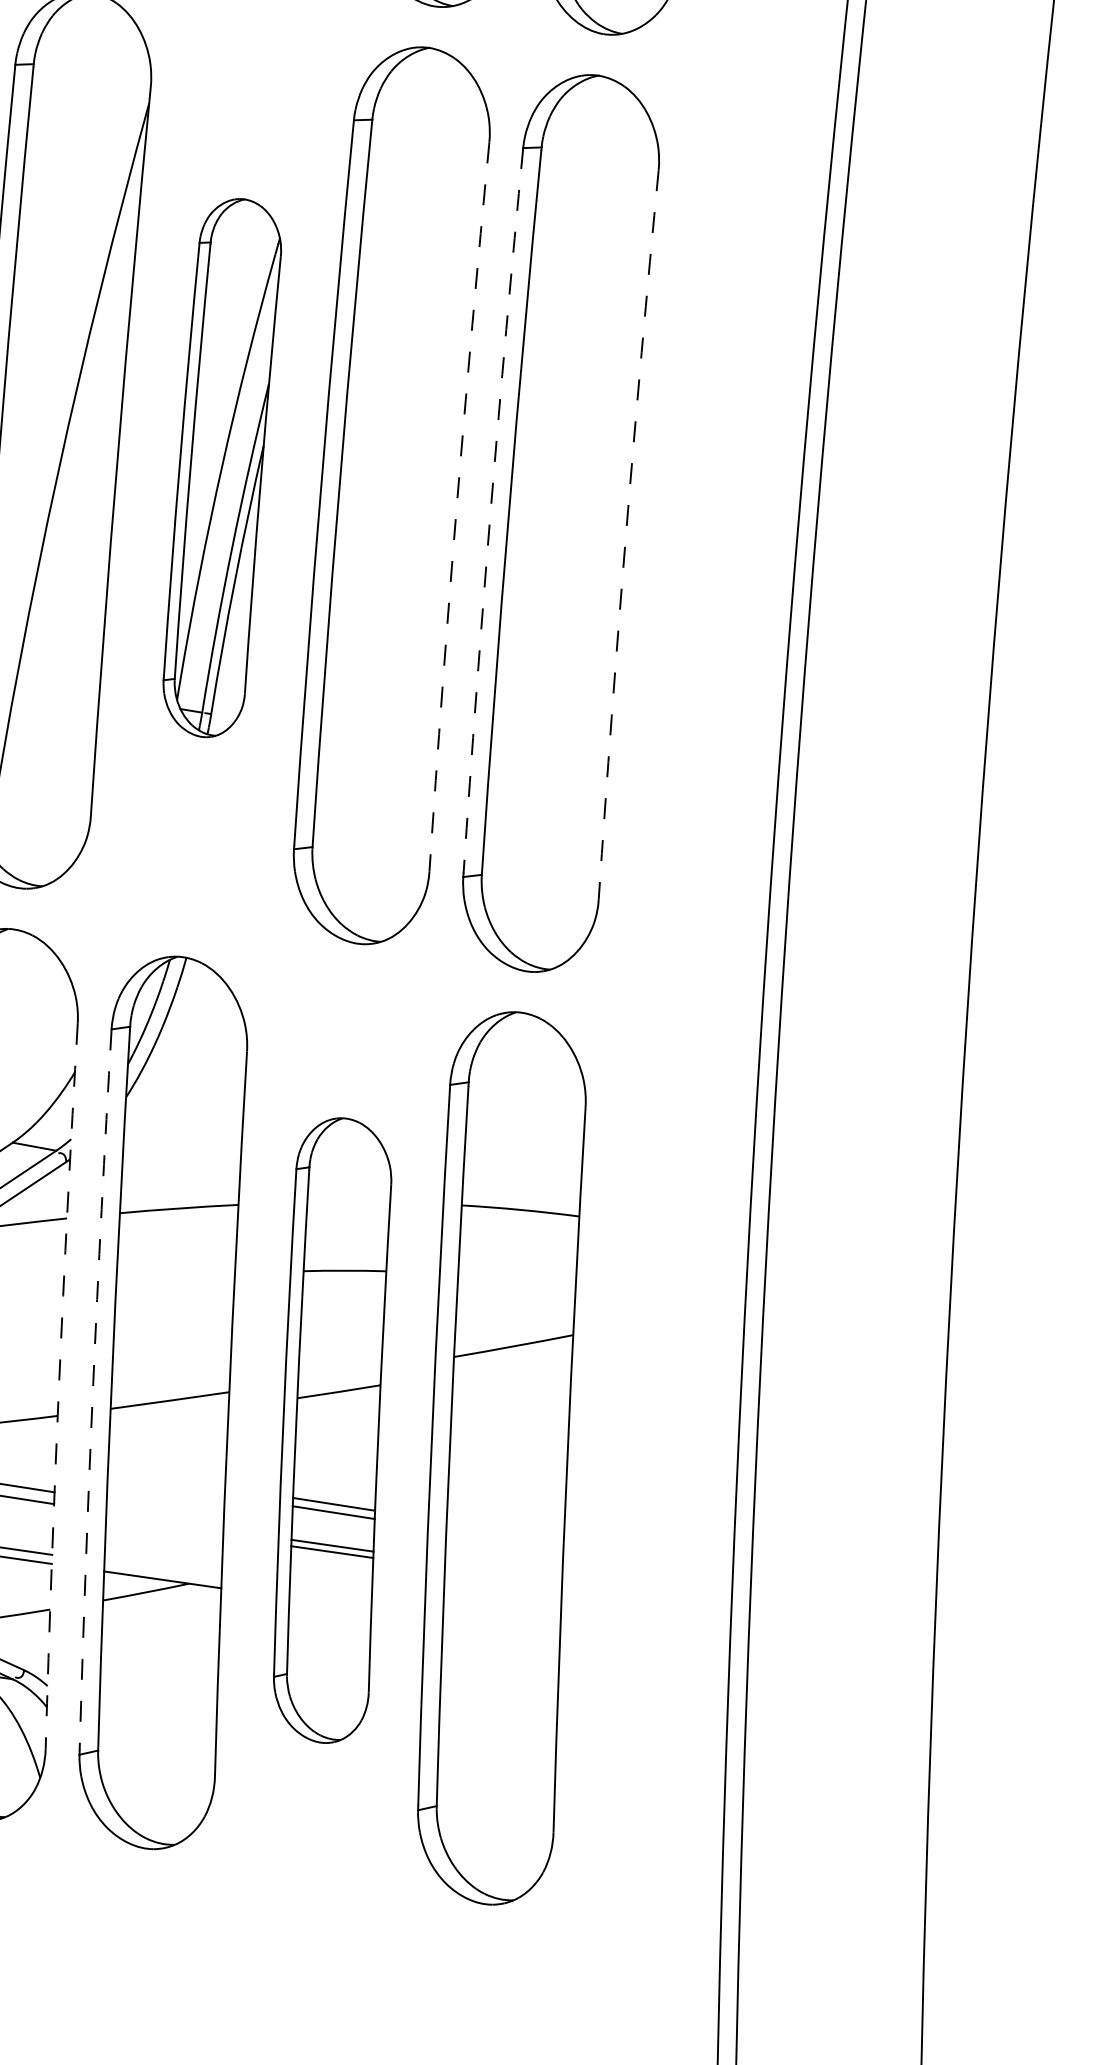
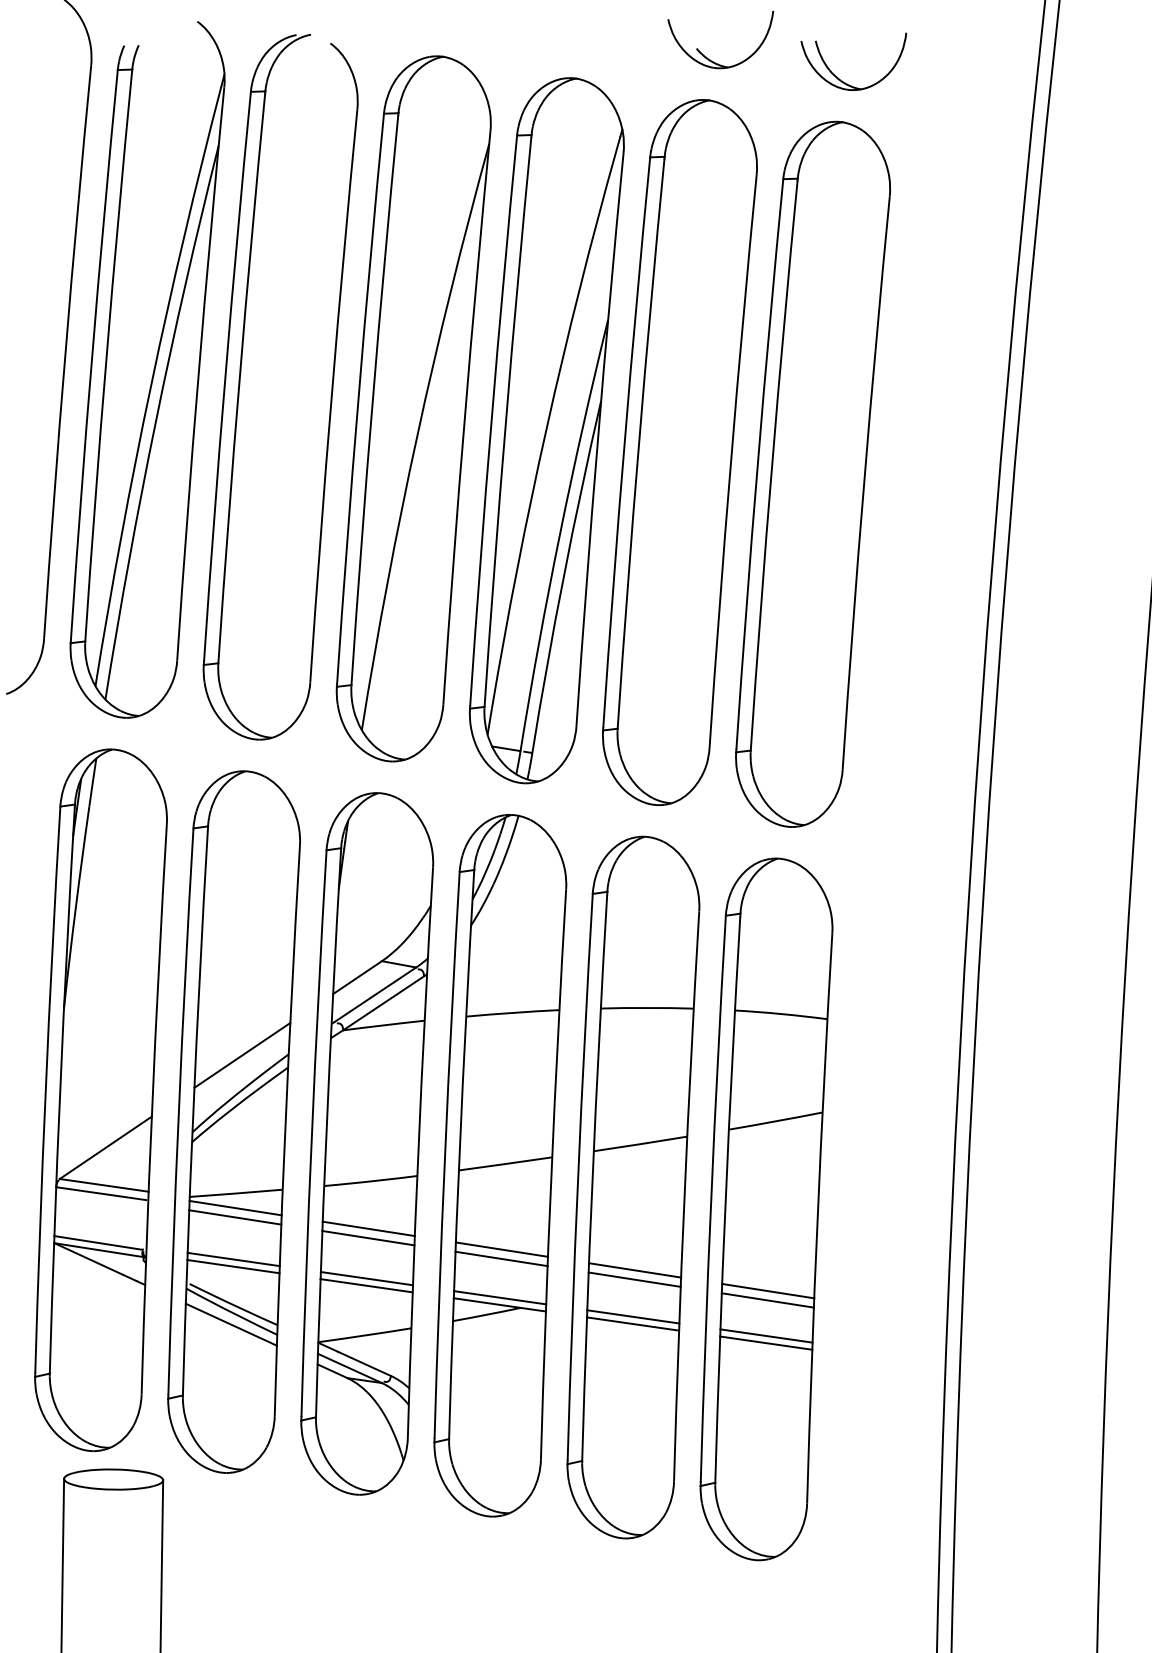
part: (222, 467) -> (546, 430), size x1.67
arc: (457, 507) -> (731, 461), dashed -> solid
arc: (490, 510) -> (757, 464), dashed -> solid
arc: (626, 535) -> (864, 483), dashed -> solid
arc: (59, 1386) -> (418, 1152), dashed -> solid
arc: (93, 1389) -> (445, 1155), dashed -> solid
part: (332, 1430) -> (633, 1187), size x1.43
line: (164, 1509) -> (501, 1249), added
line: (164, 1520) -> (501, 1258), added
line: (504, 1561) -> (768, 1290), added
line: (163, 1570) -> (500, 1297), added
line: (503, 1574) -> (767, 1300), added
line: (501, 1618) -> (766, 1335), added
line: (501, 1627) -> (766, 1342), added

